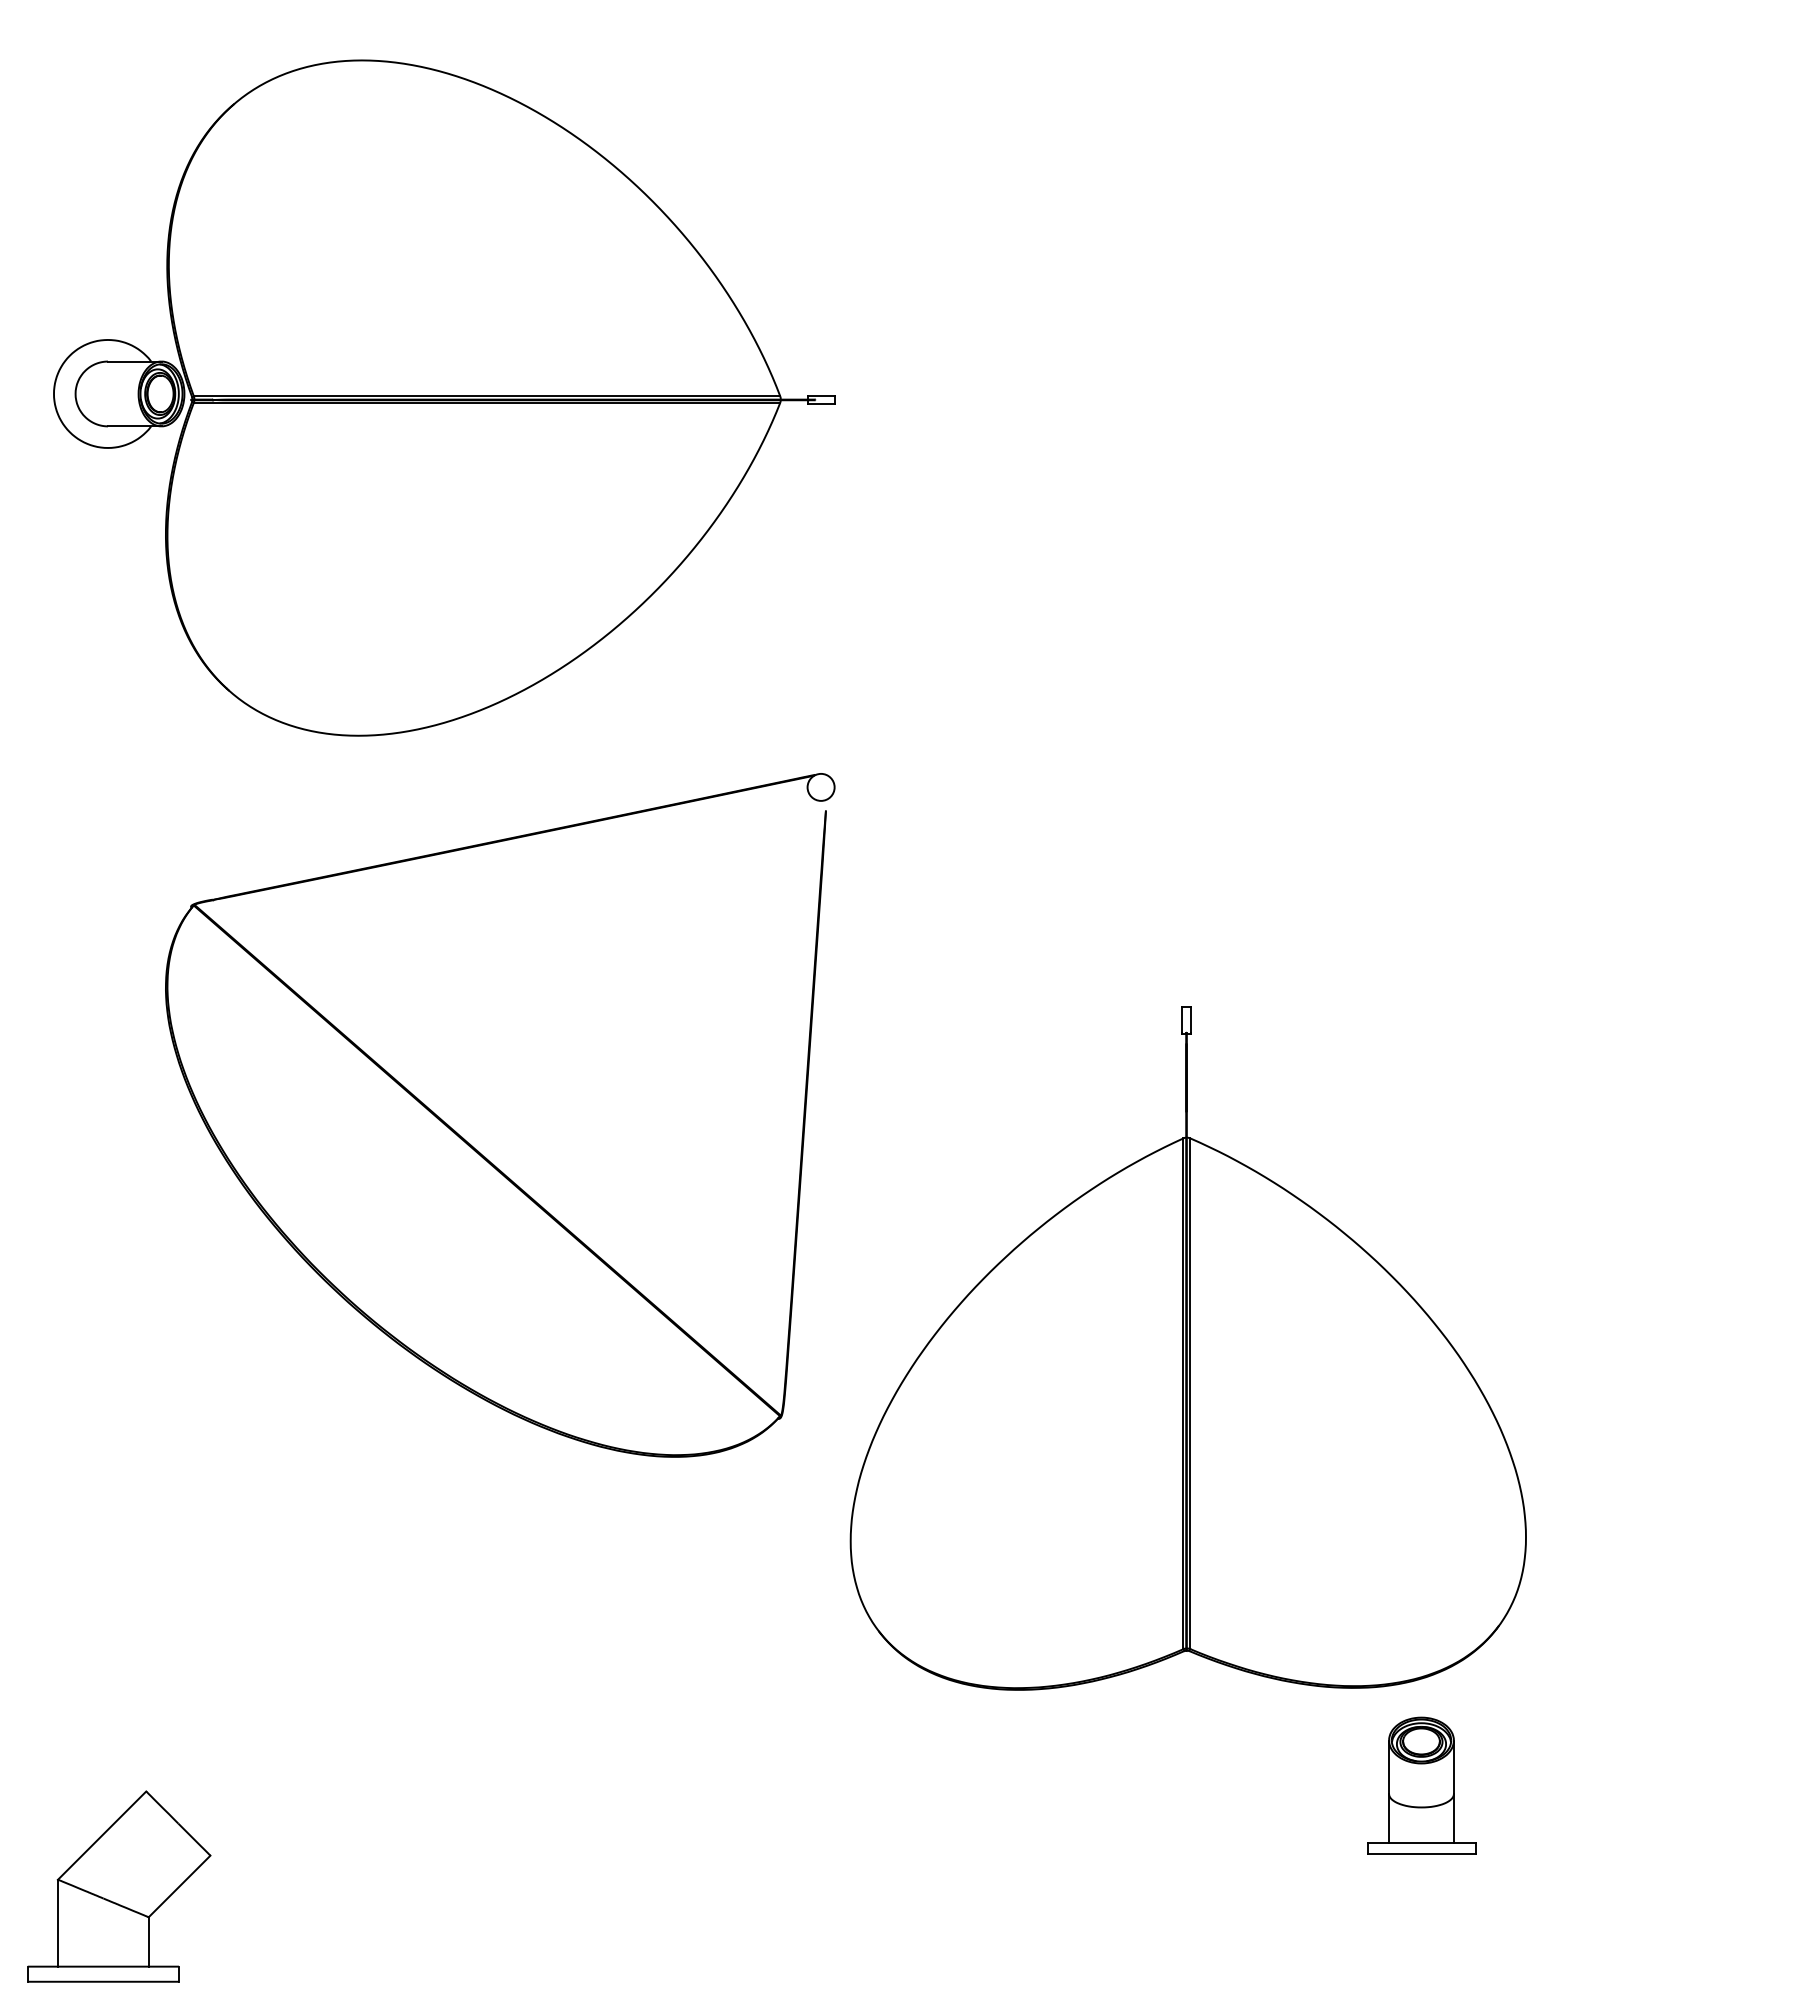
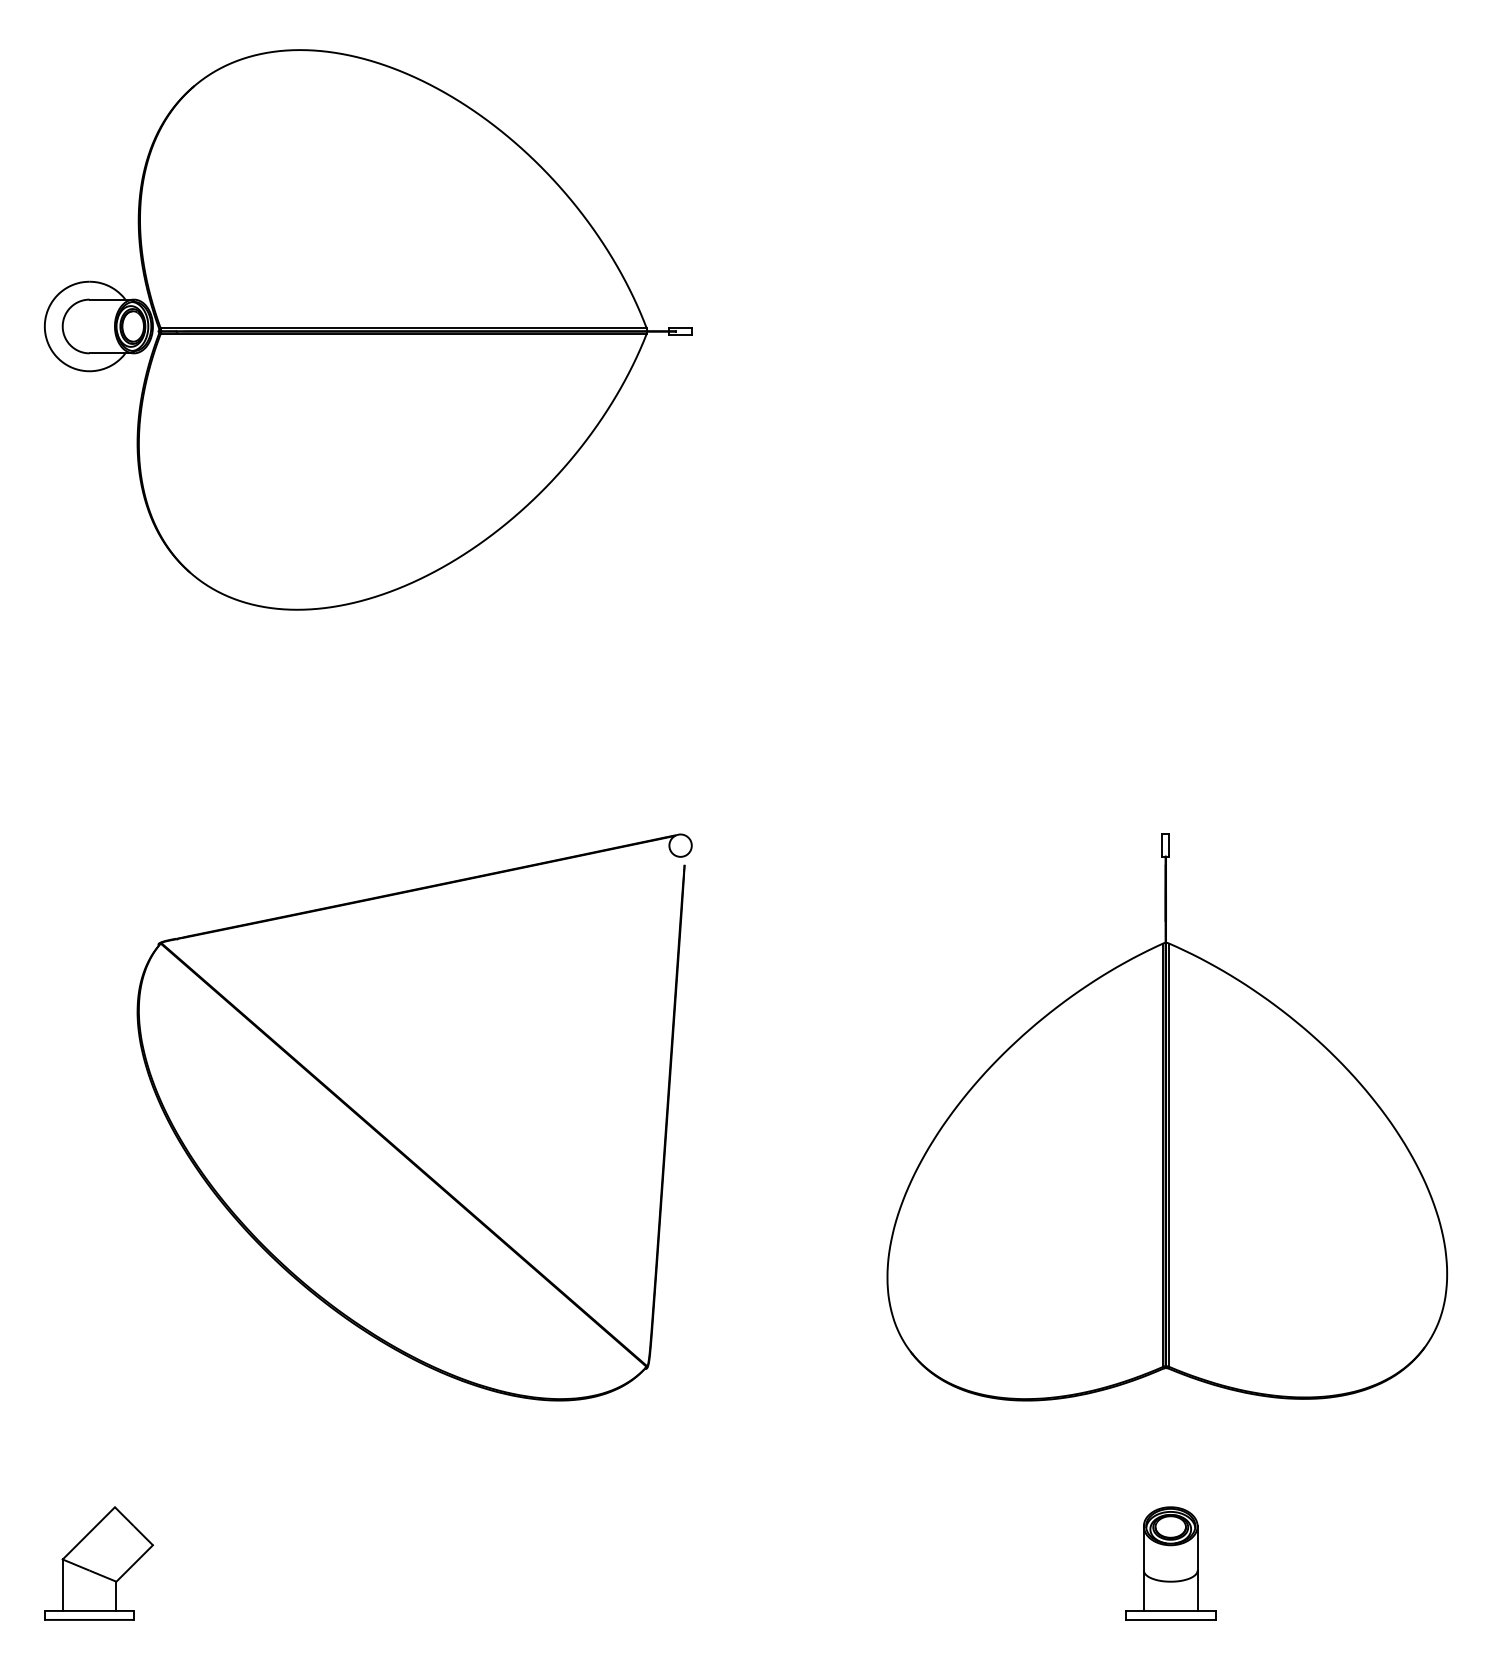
part: (471, 1144) -> (390, 1141), moved
part: (1187, 1348) -> (1166, 1117), moved
part: (1421, 1785) -> (1170, 1563), moved
part: (119, 1886) -> (99, 1563), size x0.71

